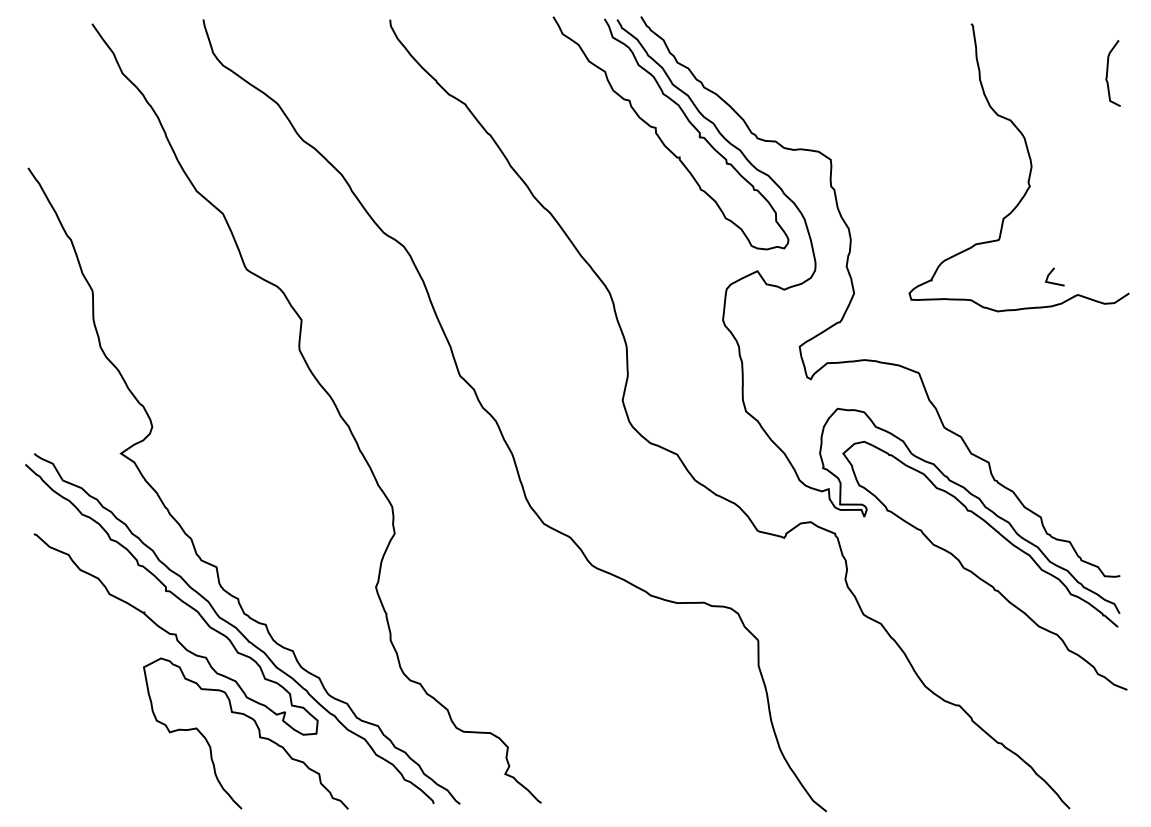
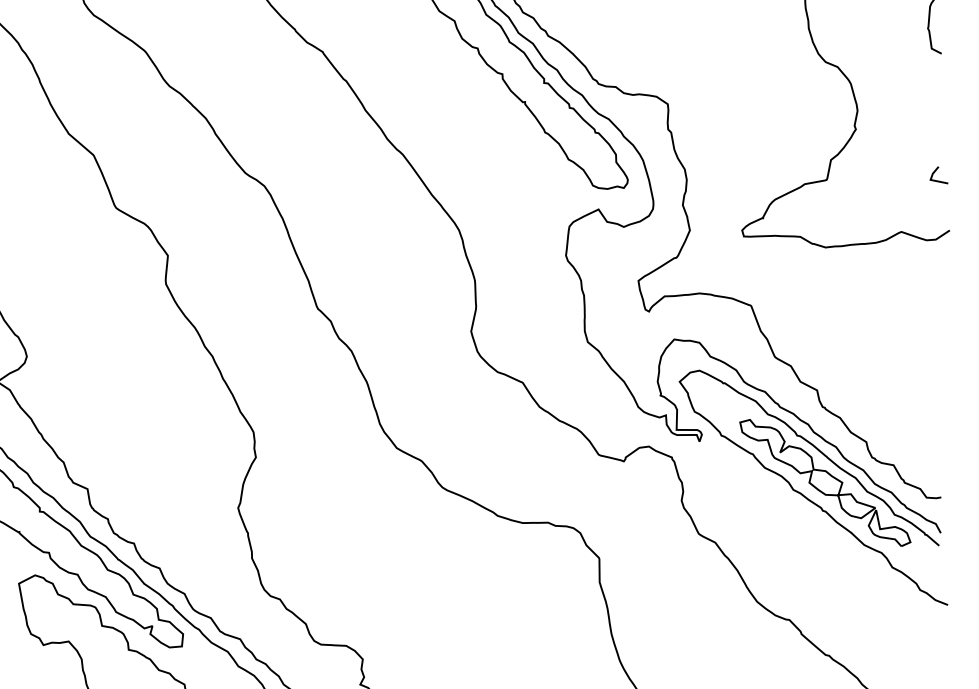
line: (1051, 273) -> (935, 171), moved
part: (997, 560) -> (825, 482), added

